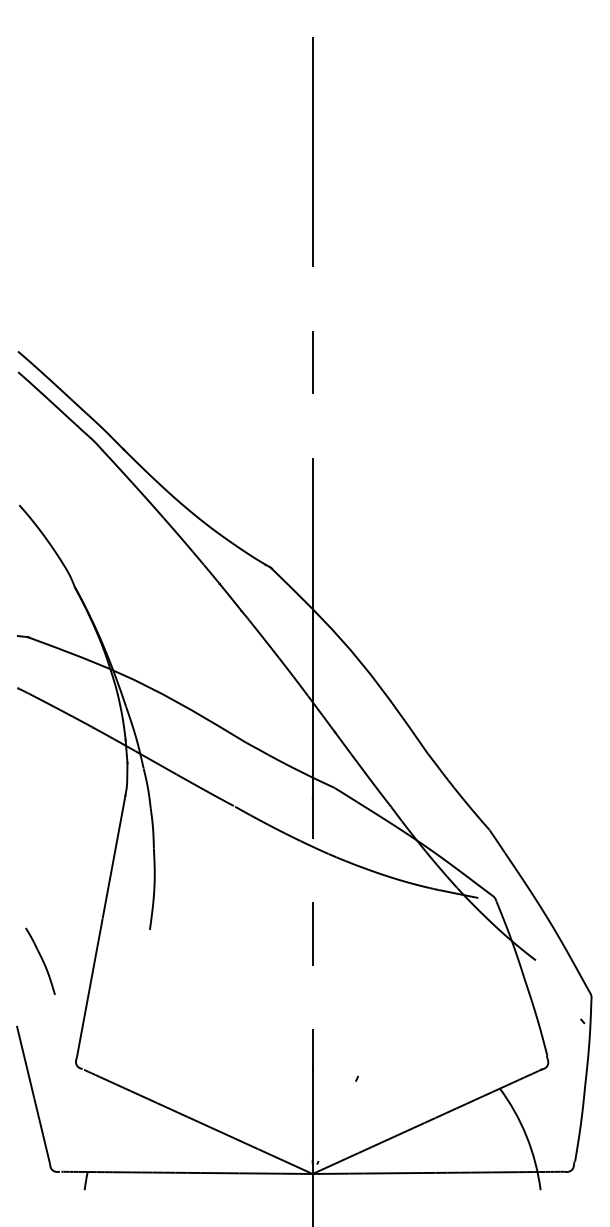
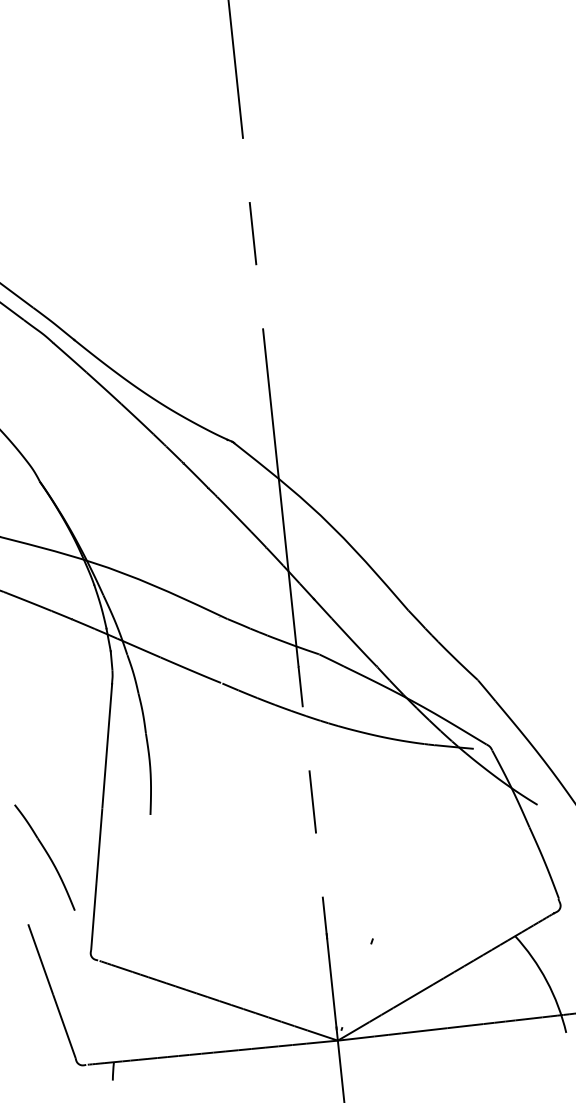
part: (40, 961) -> (44, 857), size x1.67

